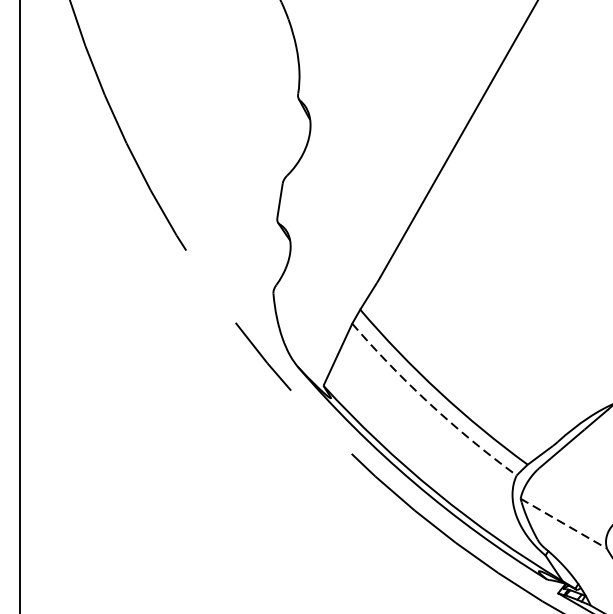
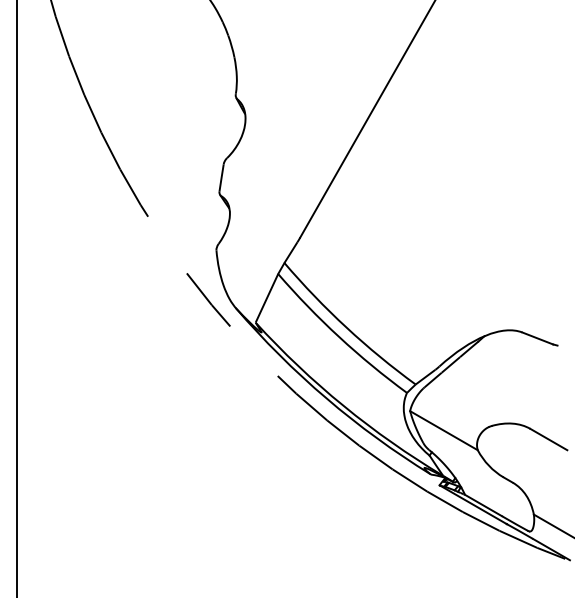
arc: (430, 404) -> (339, 337), dashed -> solid
line: (564, 523) -> (444, 430), dashed -> solid

